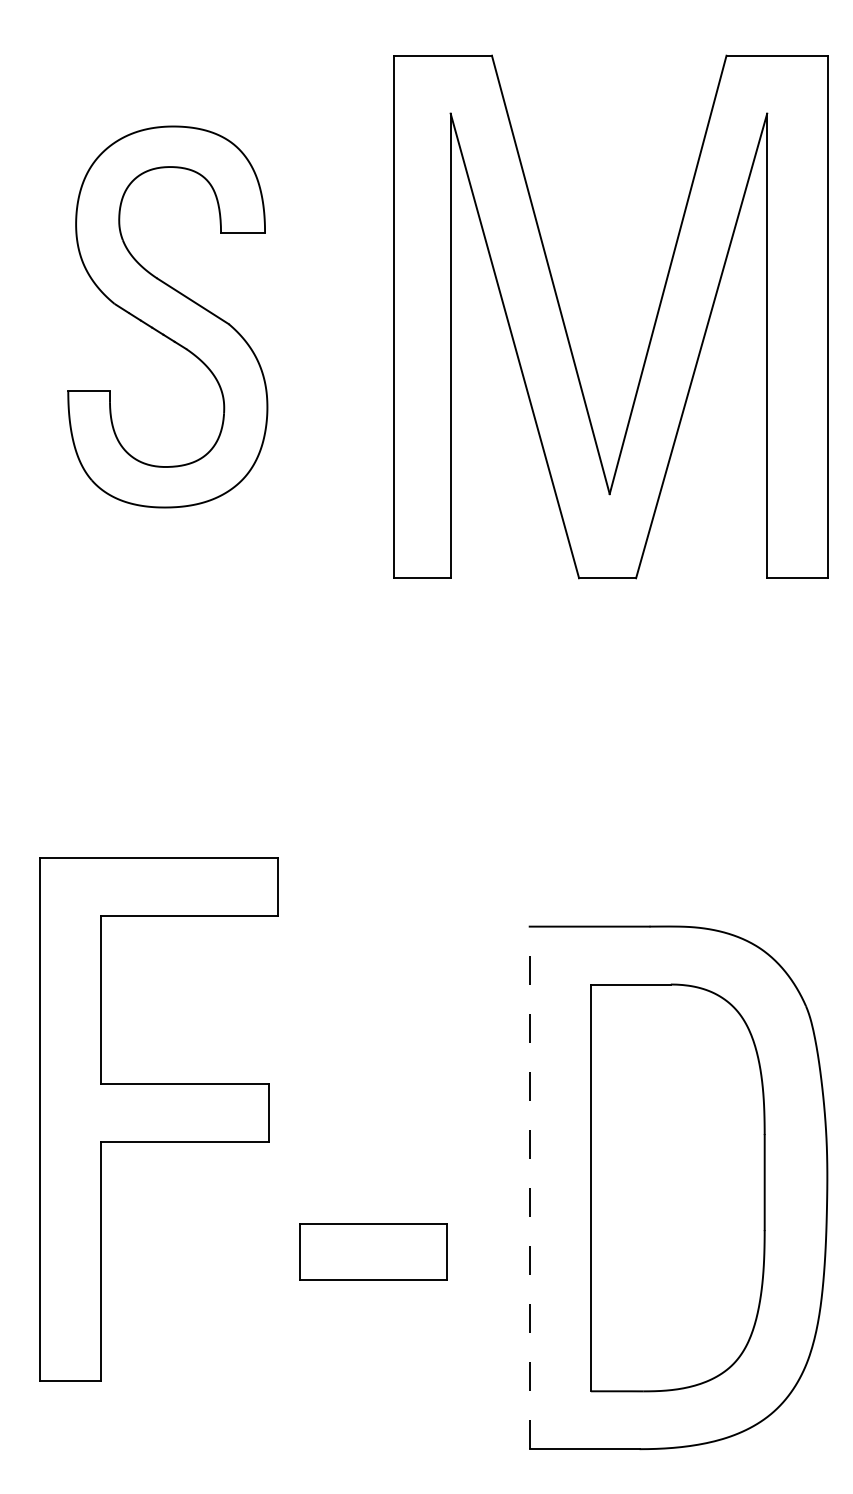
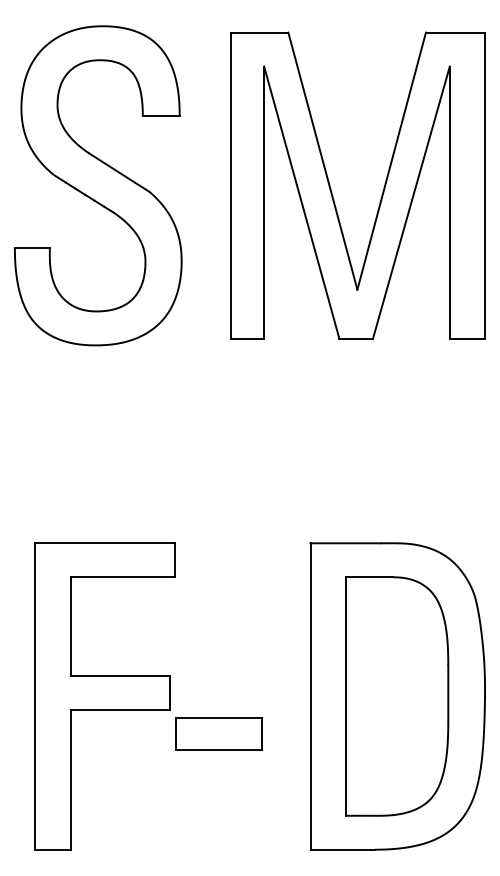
part: (168, 316) -> (98, 185), size x1.43
part: (157, 1119) -> (104, 696), moved
line: (529, 1187) -> (310, 696), dashed -> solid

